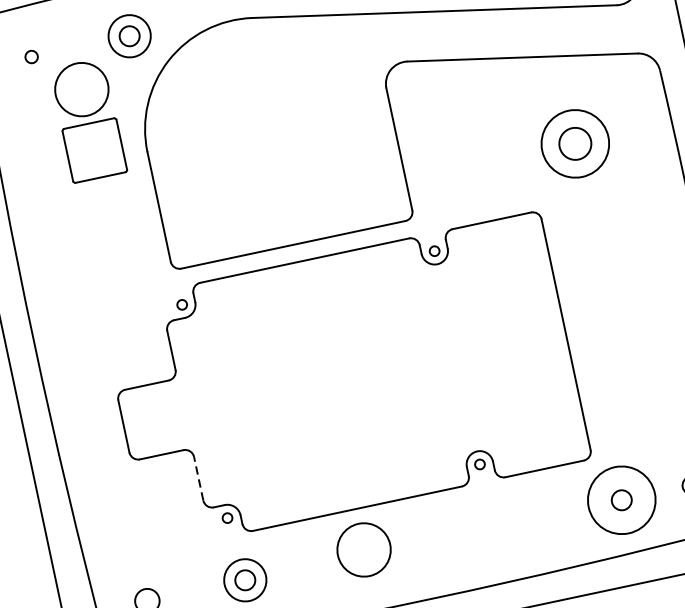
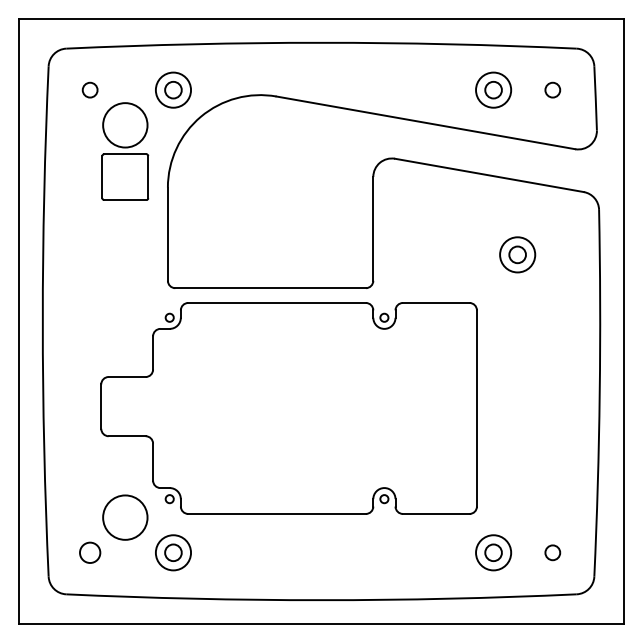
circle: (30, 56) -> (89, 89), size x1.43
part: (575, 143) -> (517, 254), size x0.62
line: (199, 479) -> (153, 462), dashed -> solid
circle: (621, 499) -> (493, 552), size x0.62
circle: (364, 549) -> (125, 517), moved

